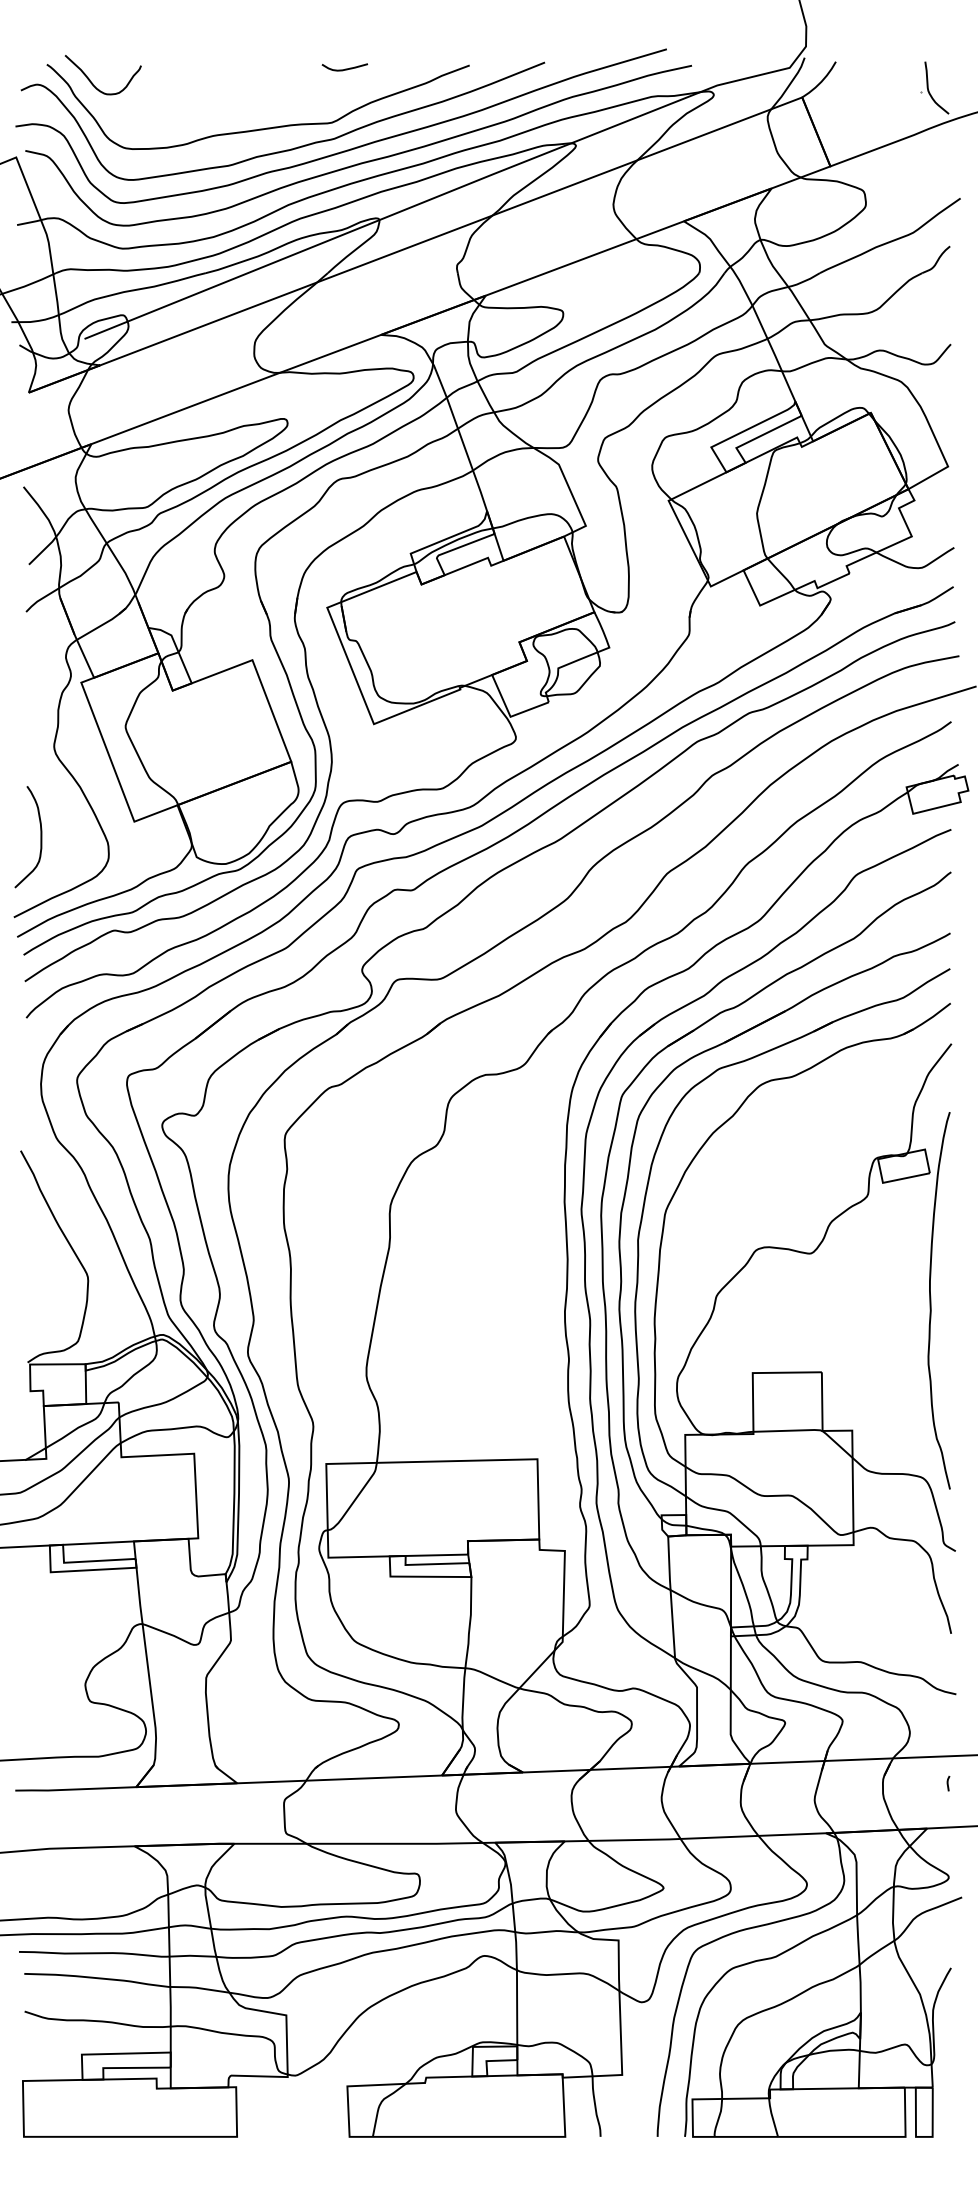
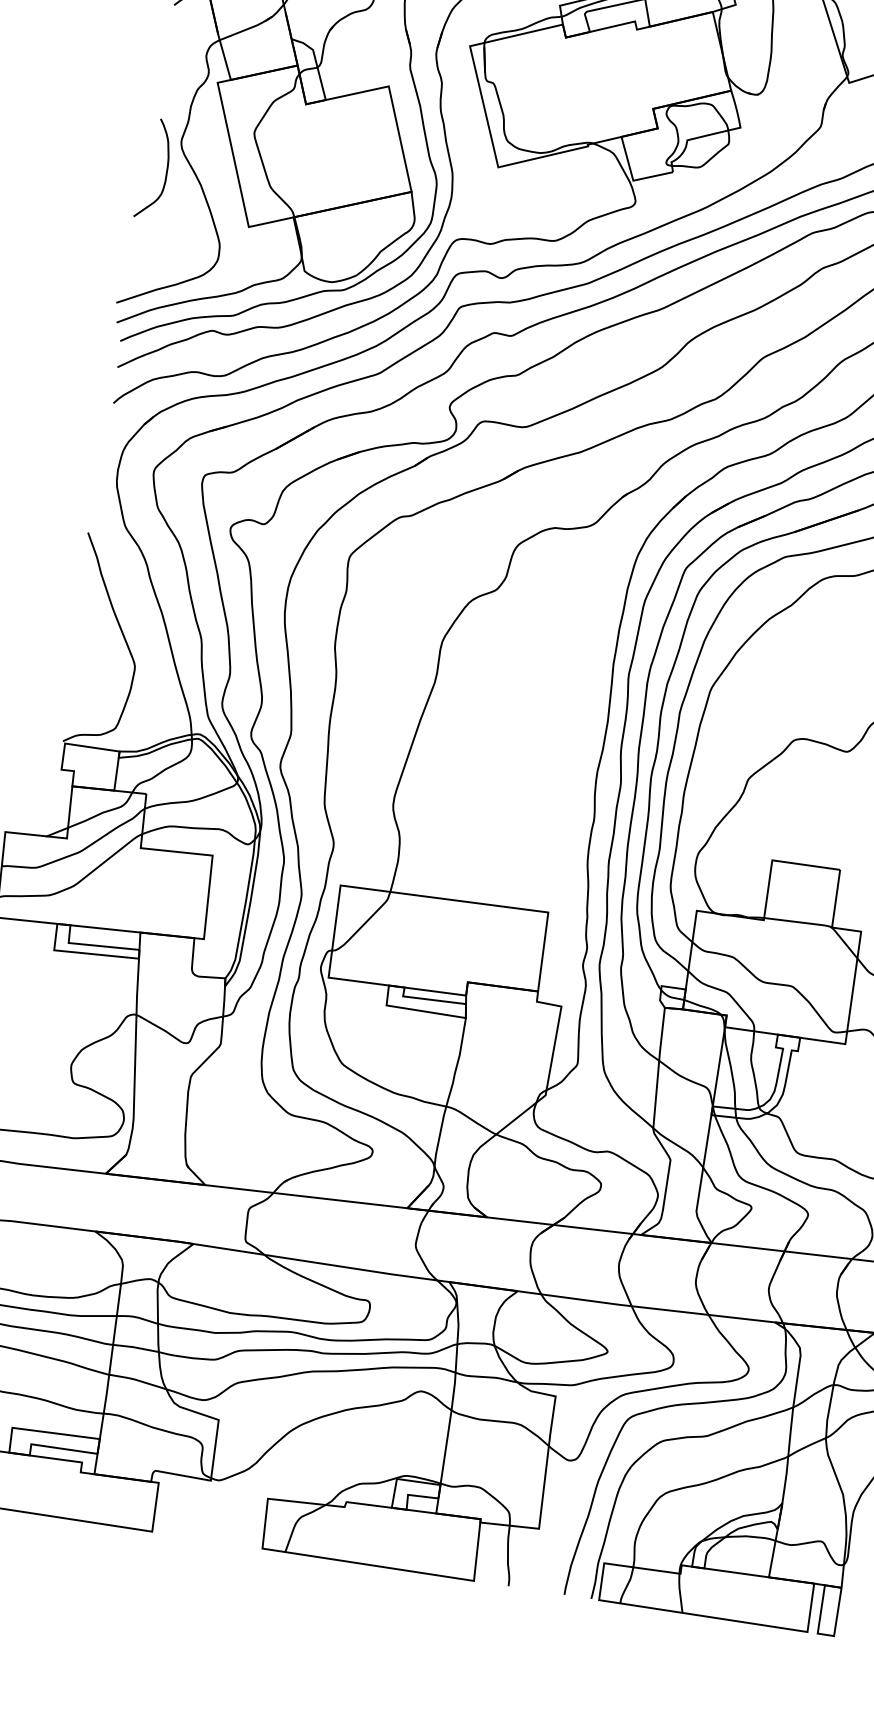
curve: (40, 837) -> (166, 171), moved

